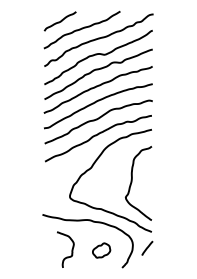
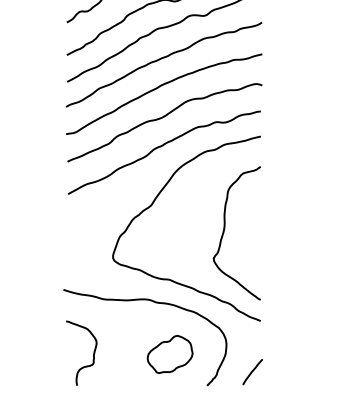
line: (147, 247) -> (252, 370), moved
curve: (71, 249) -> (92, 352), moved
part: (101, 250) -> (169, 354), size x1.43

